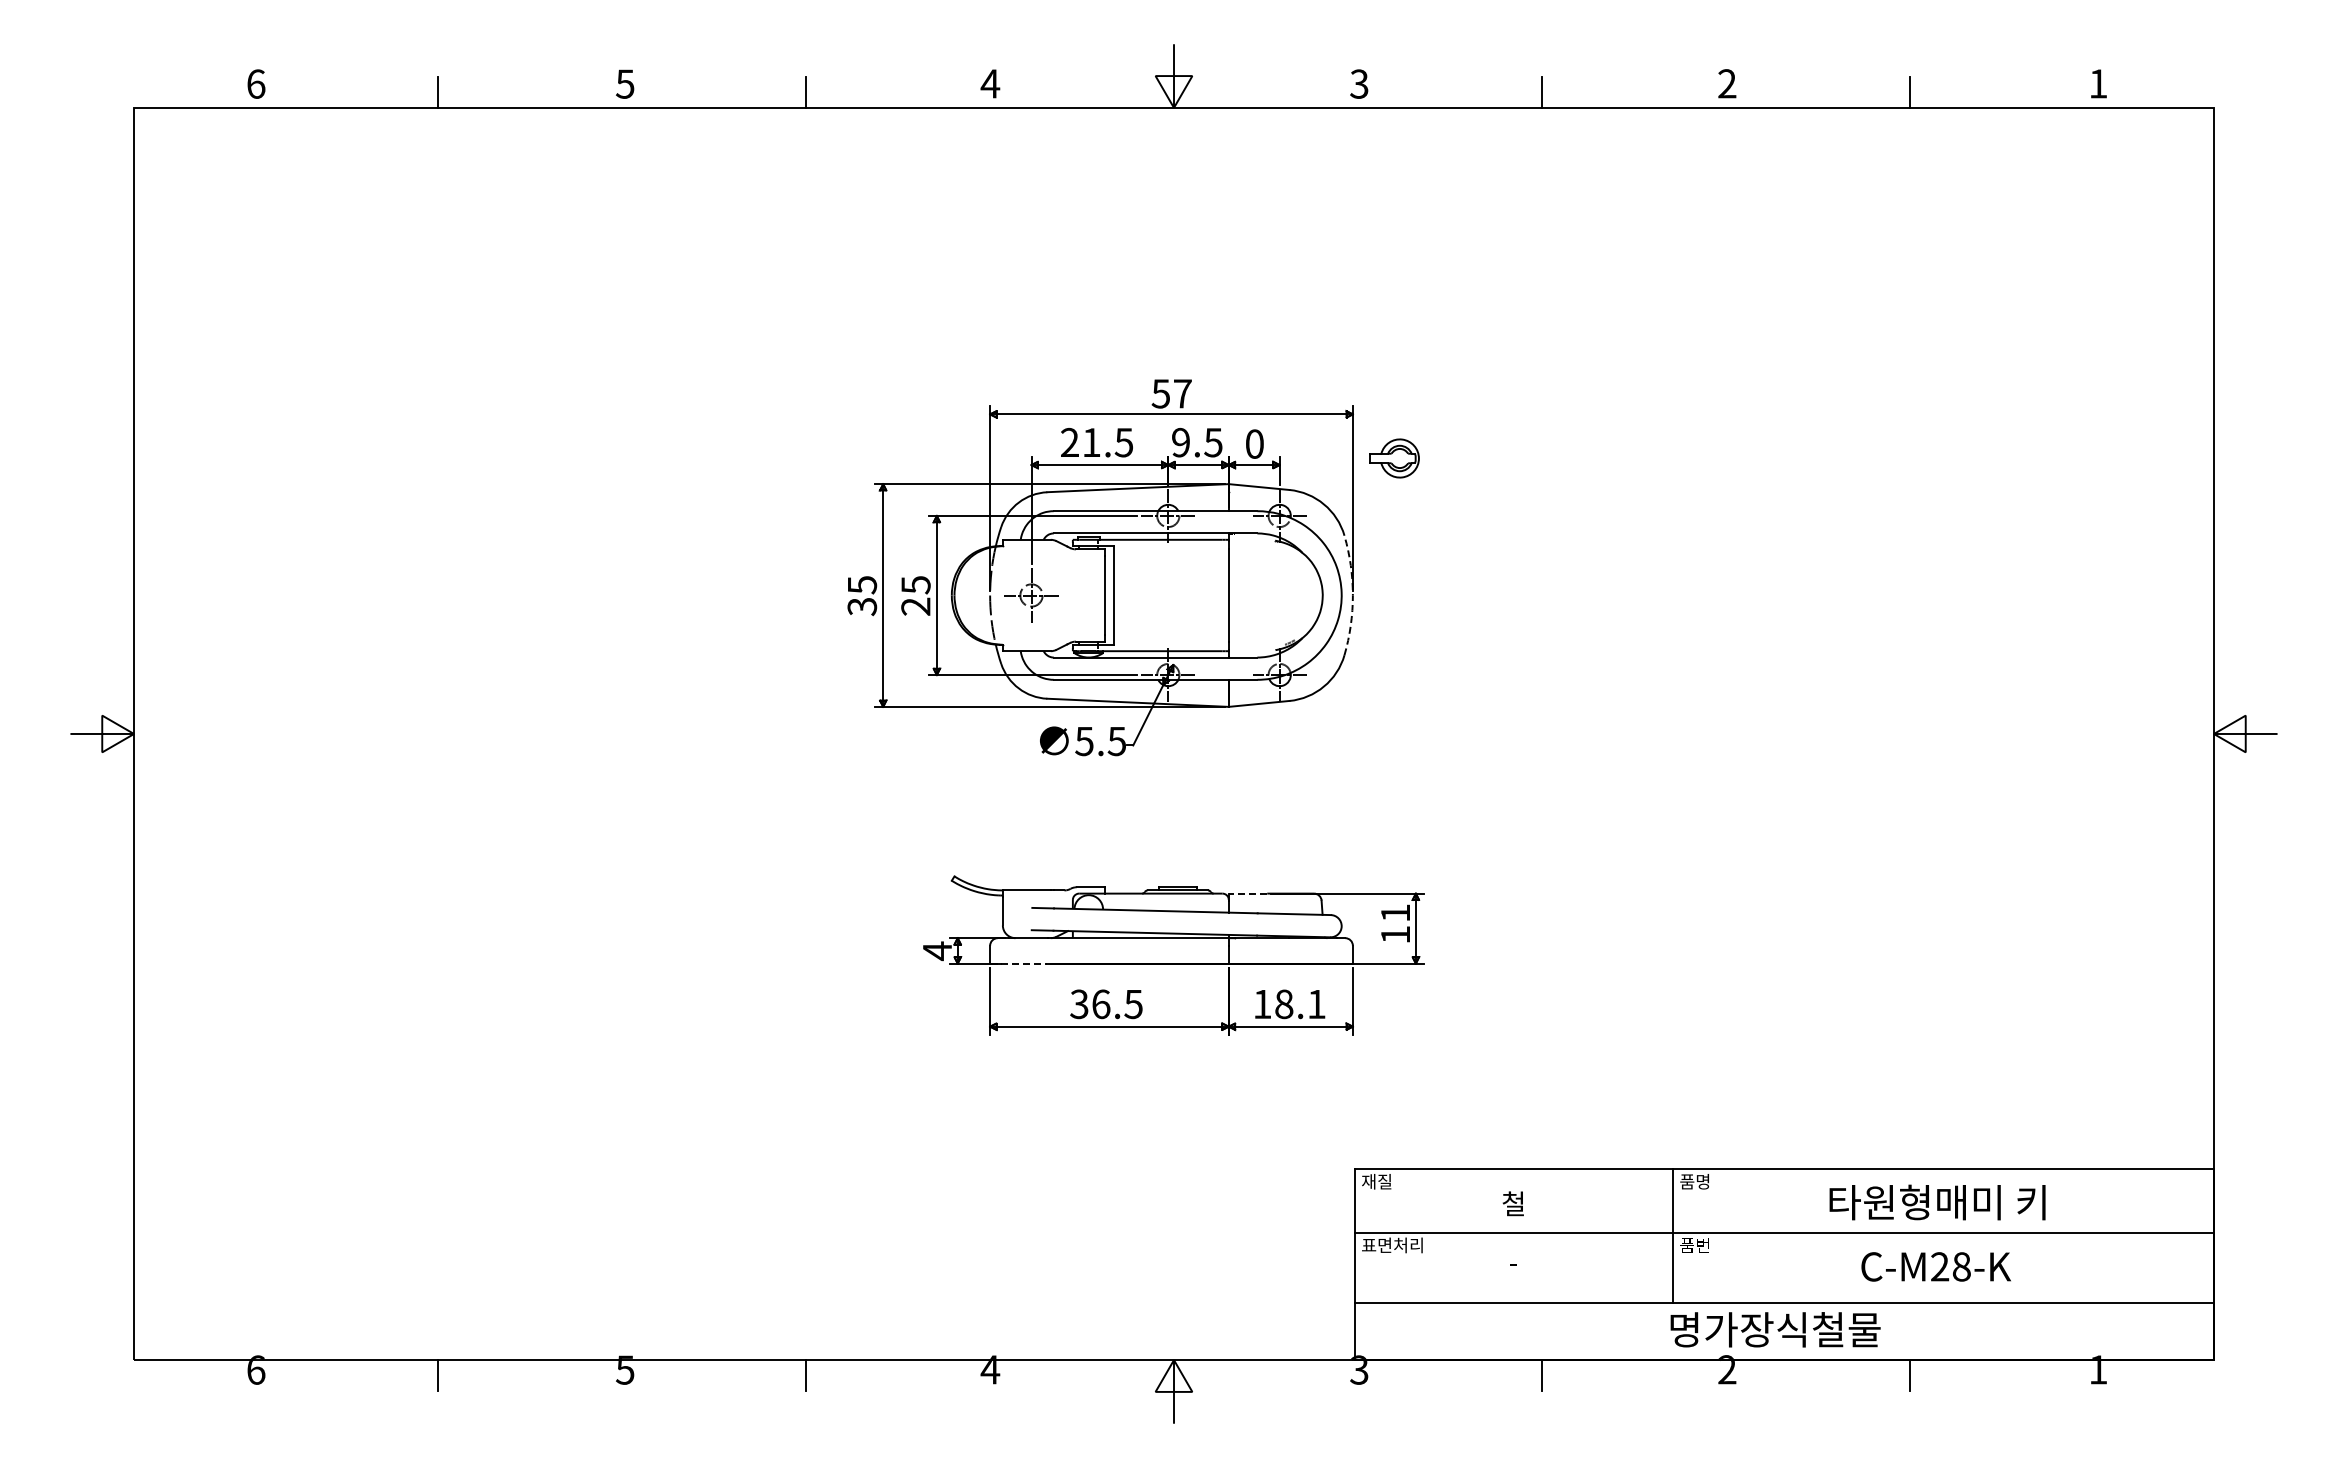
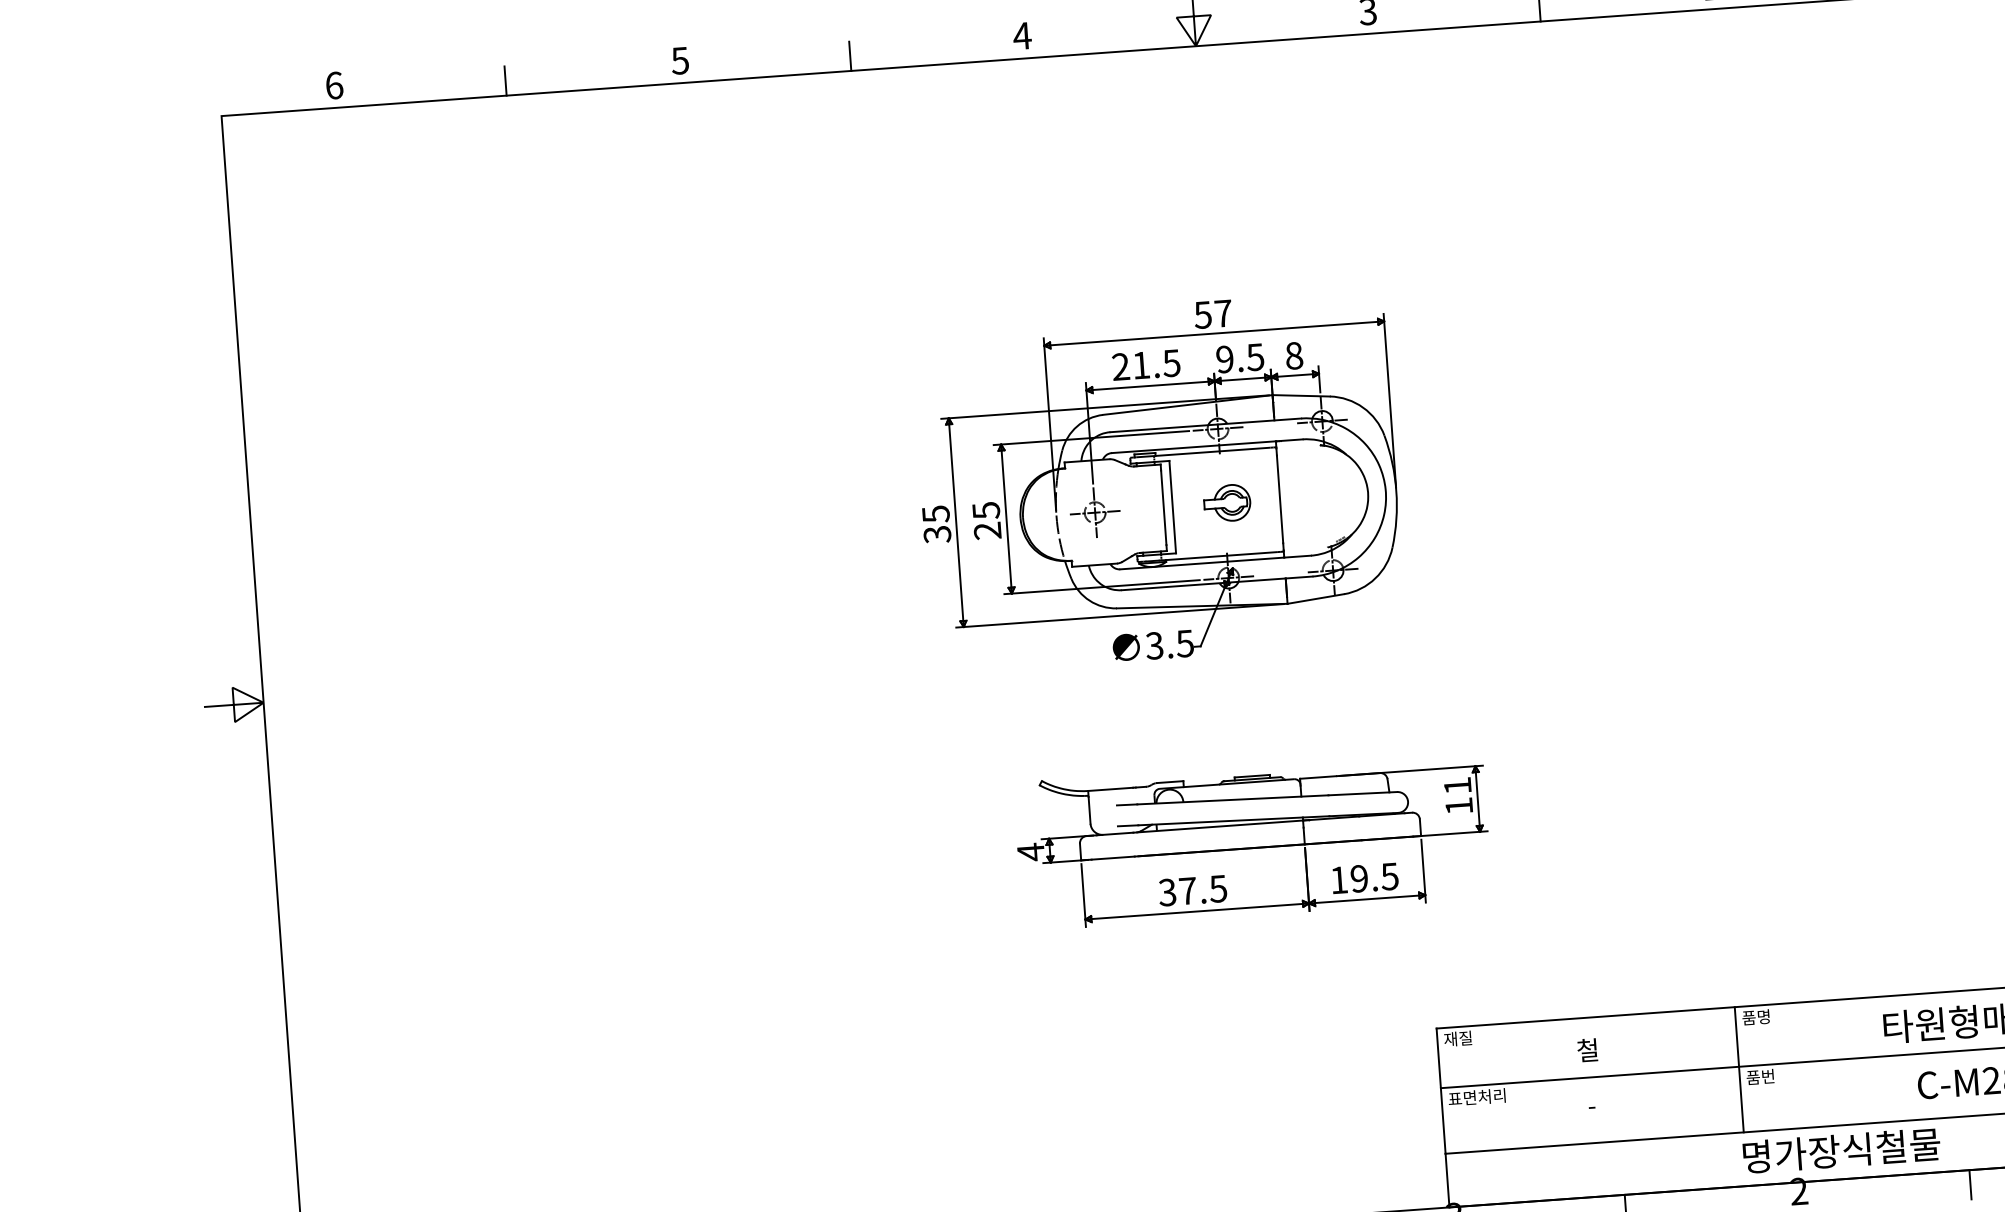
text: (1254, 443) -> (1293, 355), 0 -> 8
part: (1394, 458) -> (1227, 503), moved
arc: (1352, 595) -> (1395, 491), dashed -> solid
text: (1084, 740) -> (1154, 645), 5.5 -> 3.5
line: (1247, 893) -> (1317, 777), dashed -> solid
line: (1024, 963) -> (1113, 857), dashed -> solid
text: (1101, 1004) -> (1188, 891), 36.5 -> 37.5
text: (1300, 1004) -> (1374, 877), 18.1 -> 19.5

